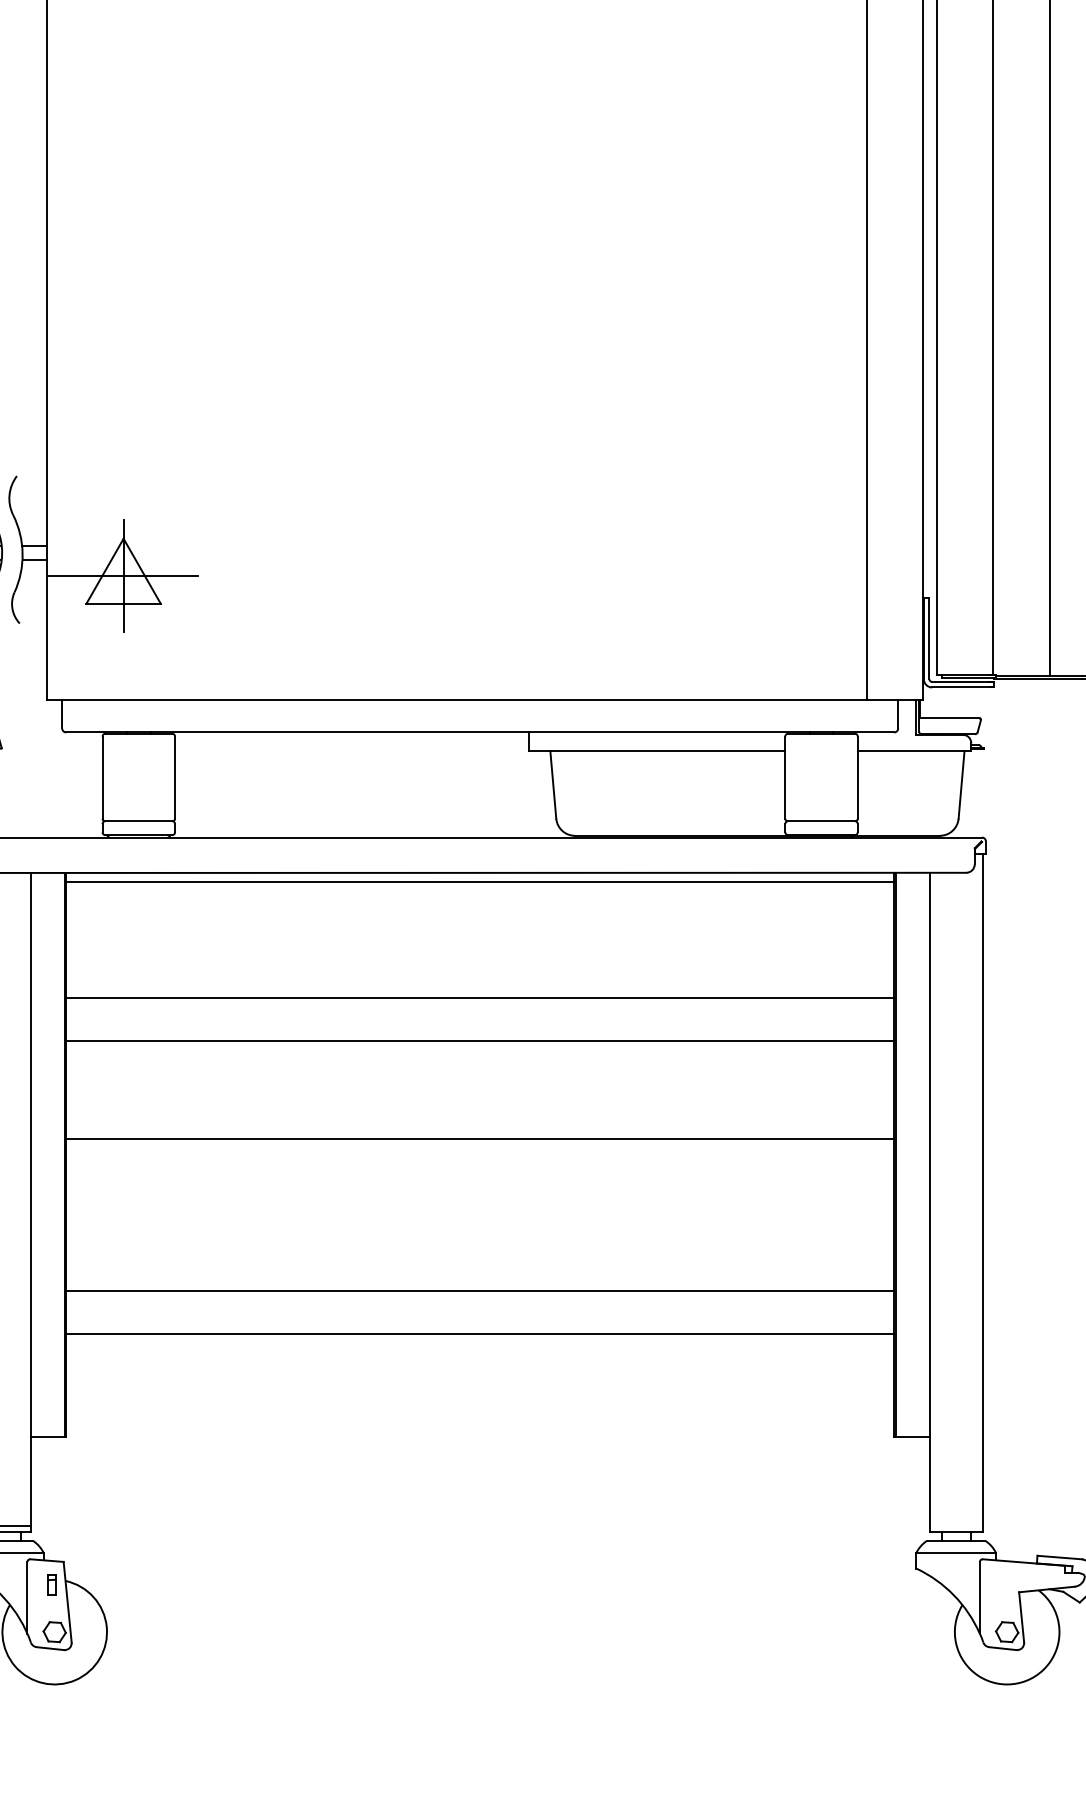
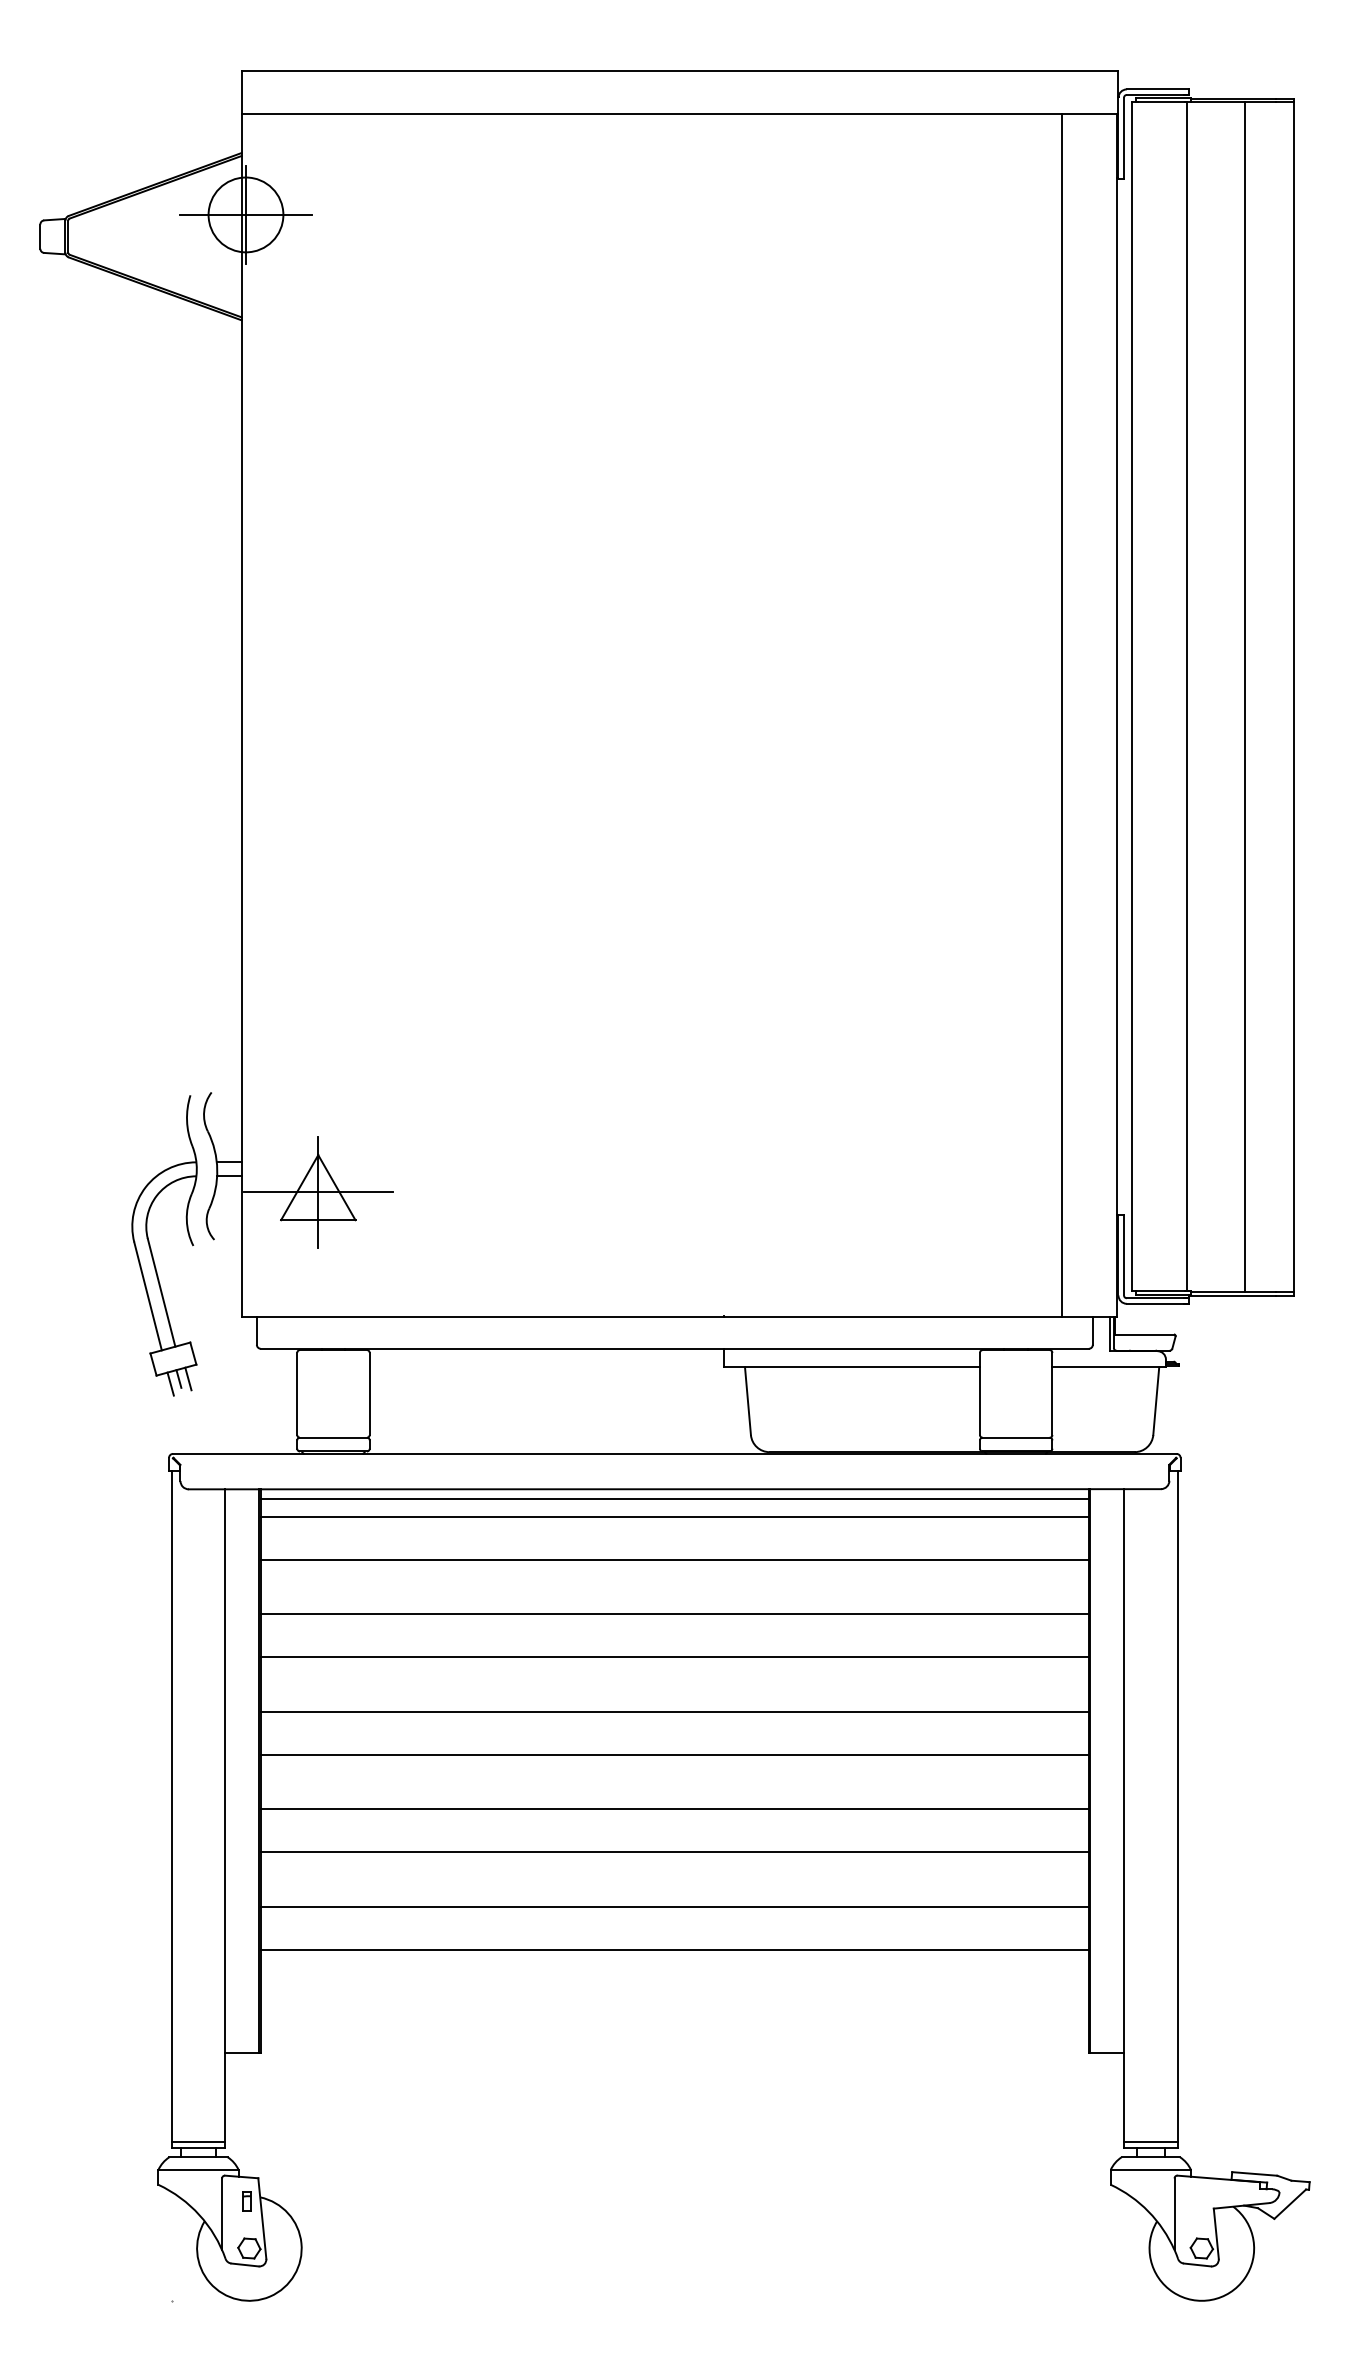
line: (479, 900) -> (674, 1516), added
line: (479, 943) -> (674, 1559), added
line: (479, 1095) -> (674, 1711), added
line: (479, 1193) -> (674, 1809), added
line: (479, 1236) -> (674, 1852), added
line: (955, 1526) -> (1150, 2142), added

